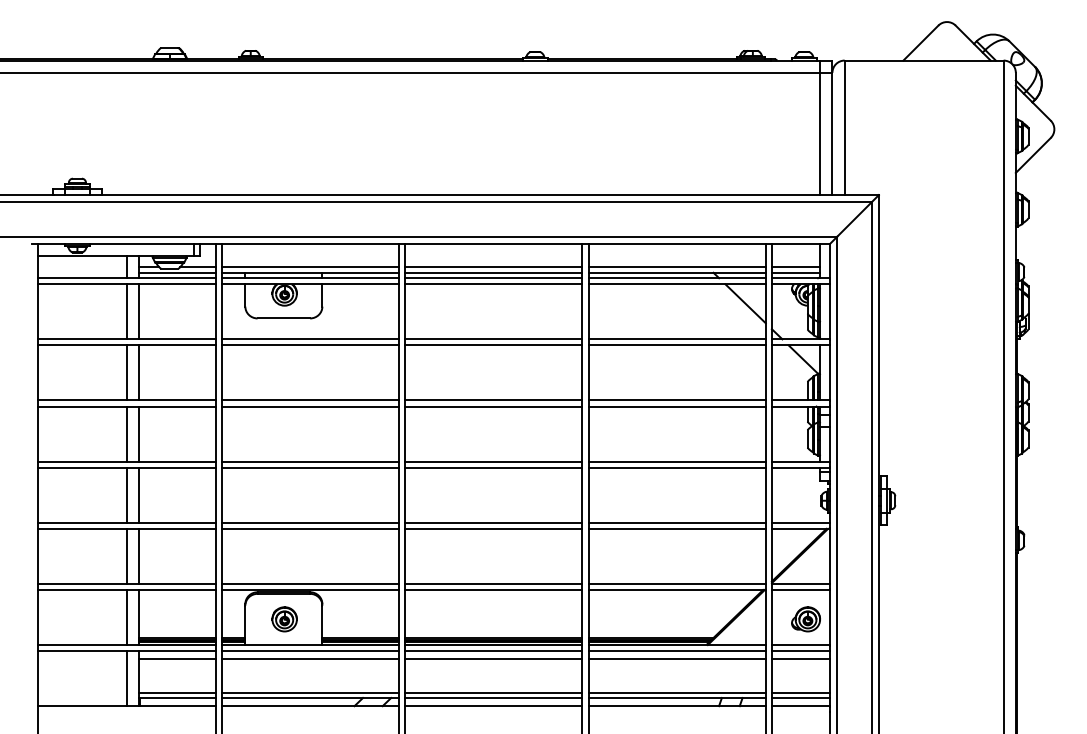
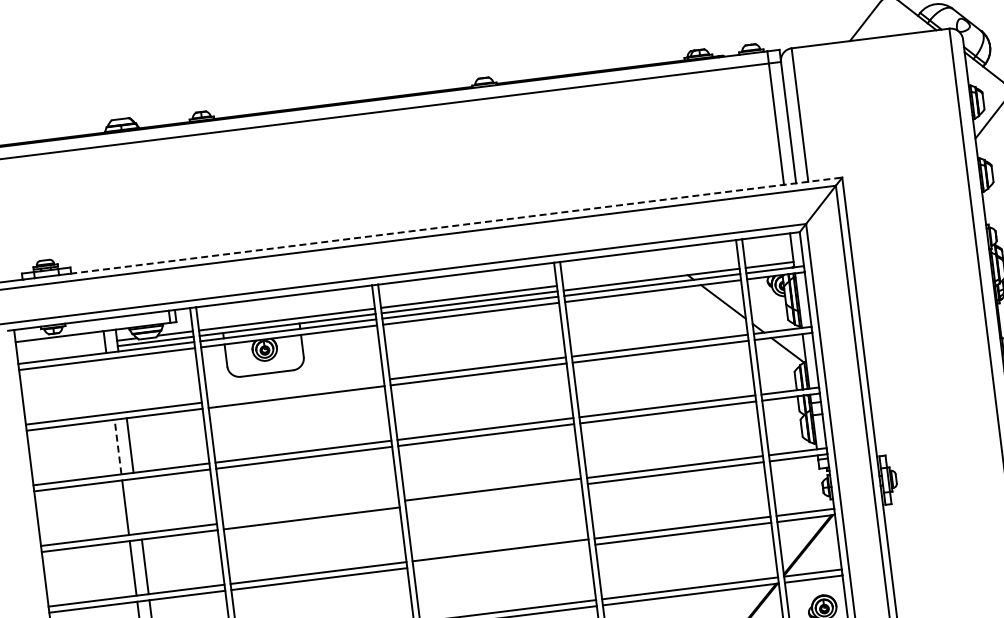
line: (490, 195) -> (456, 226), solid -> dashed
line: (676, 267) -> (650, 274), removed
line: (795, 267) -> (768, 259), removed
line: (126, 311) -> (110, 386), removed
line: (139, 311) -> (122, 384), removed
line: (310, 339) -> (296, 391), removed
line: (126, 372) -> (117, 446), solid -> dashed
line: (139, 433) -> (137, 505), removed
line: (310, 461) -> (311, 512), removed
line: (493, 467) -> (493, 495), removed
line: (493, 528) -> (501, 556), removed

